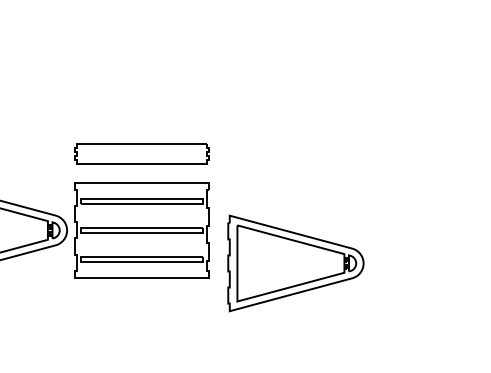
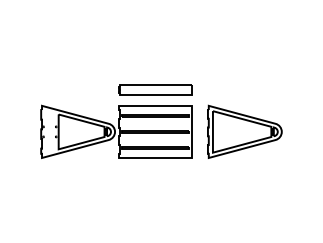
part: (295, 262) -> (244, 131), moved

